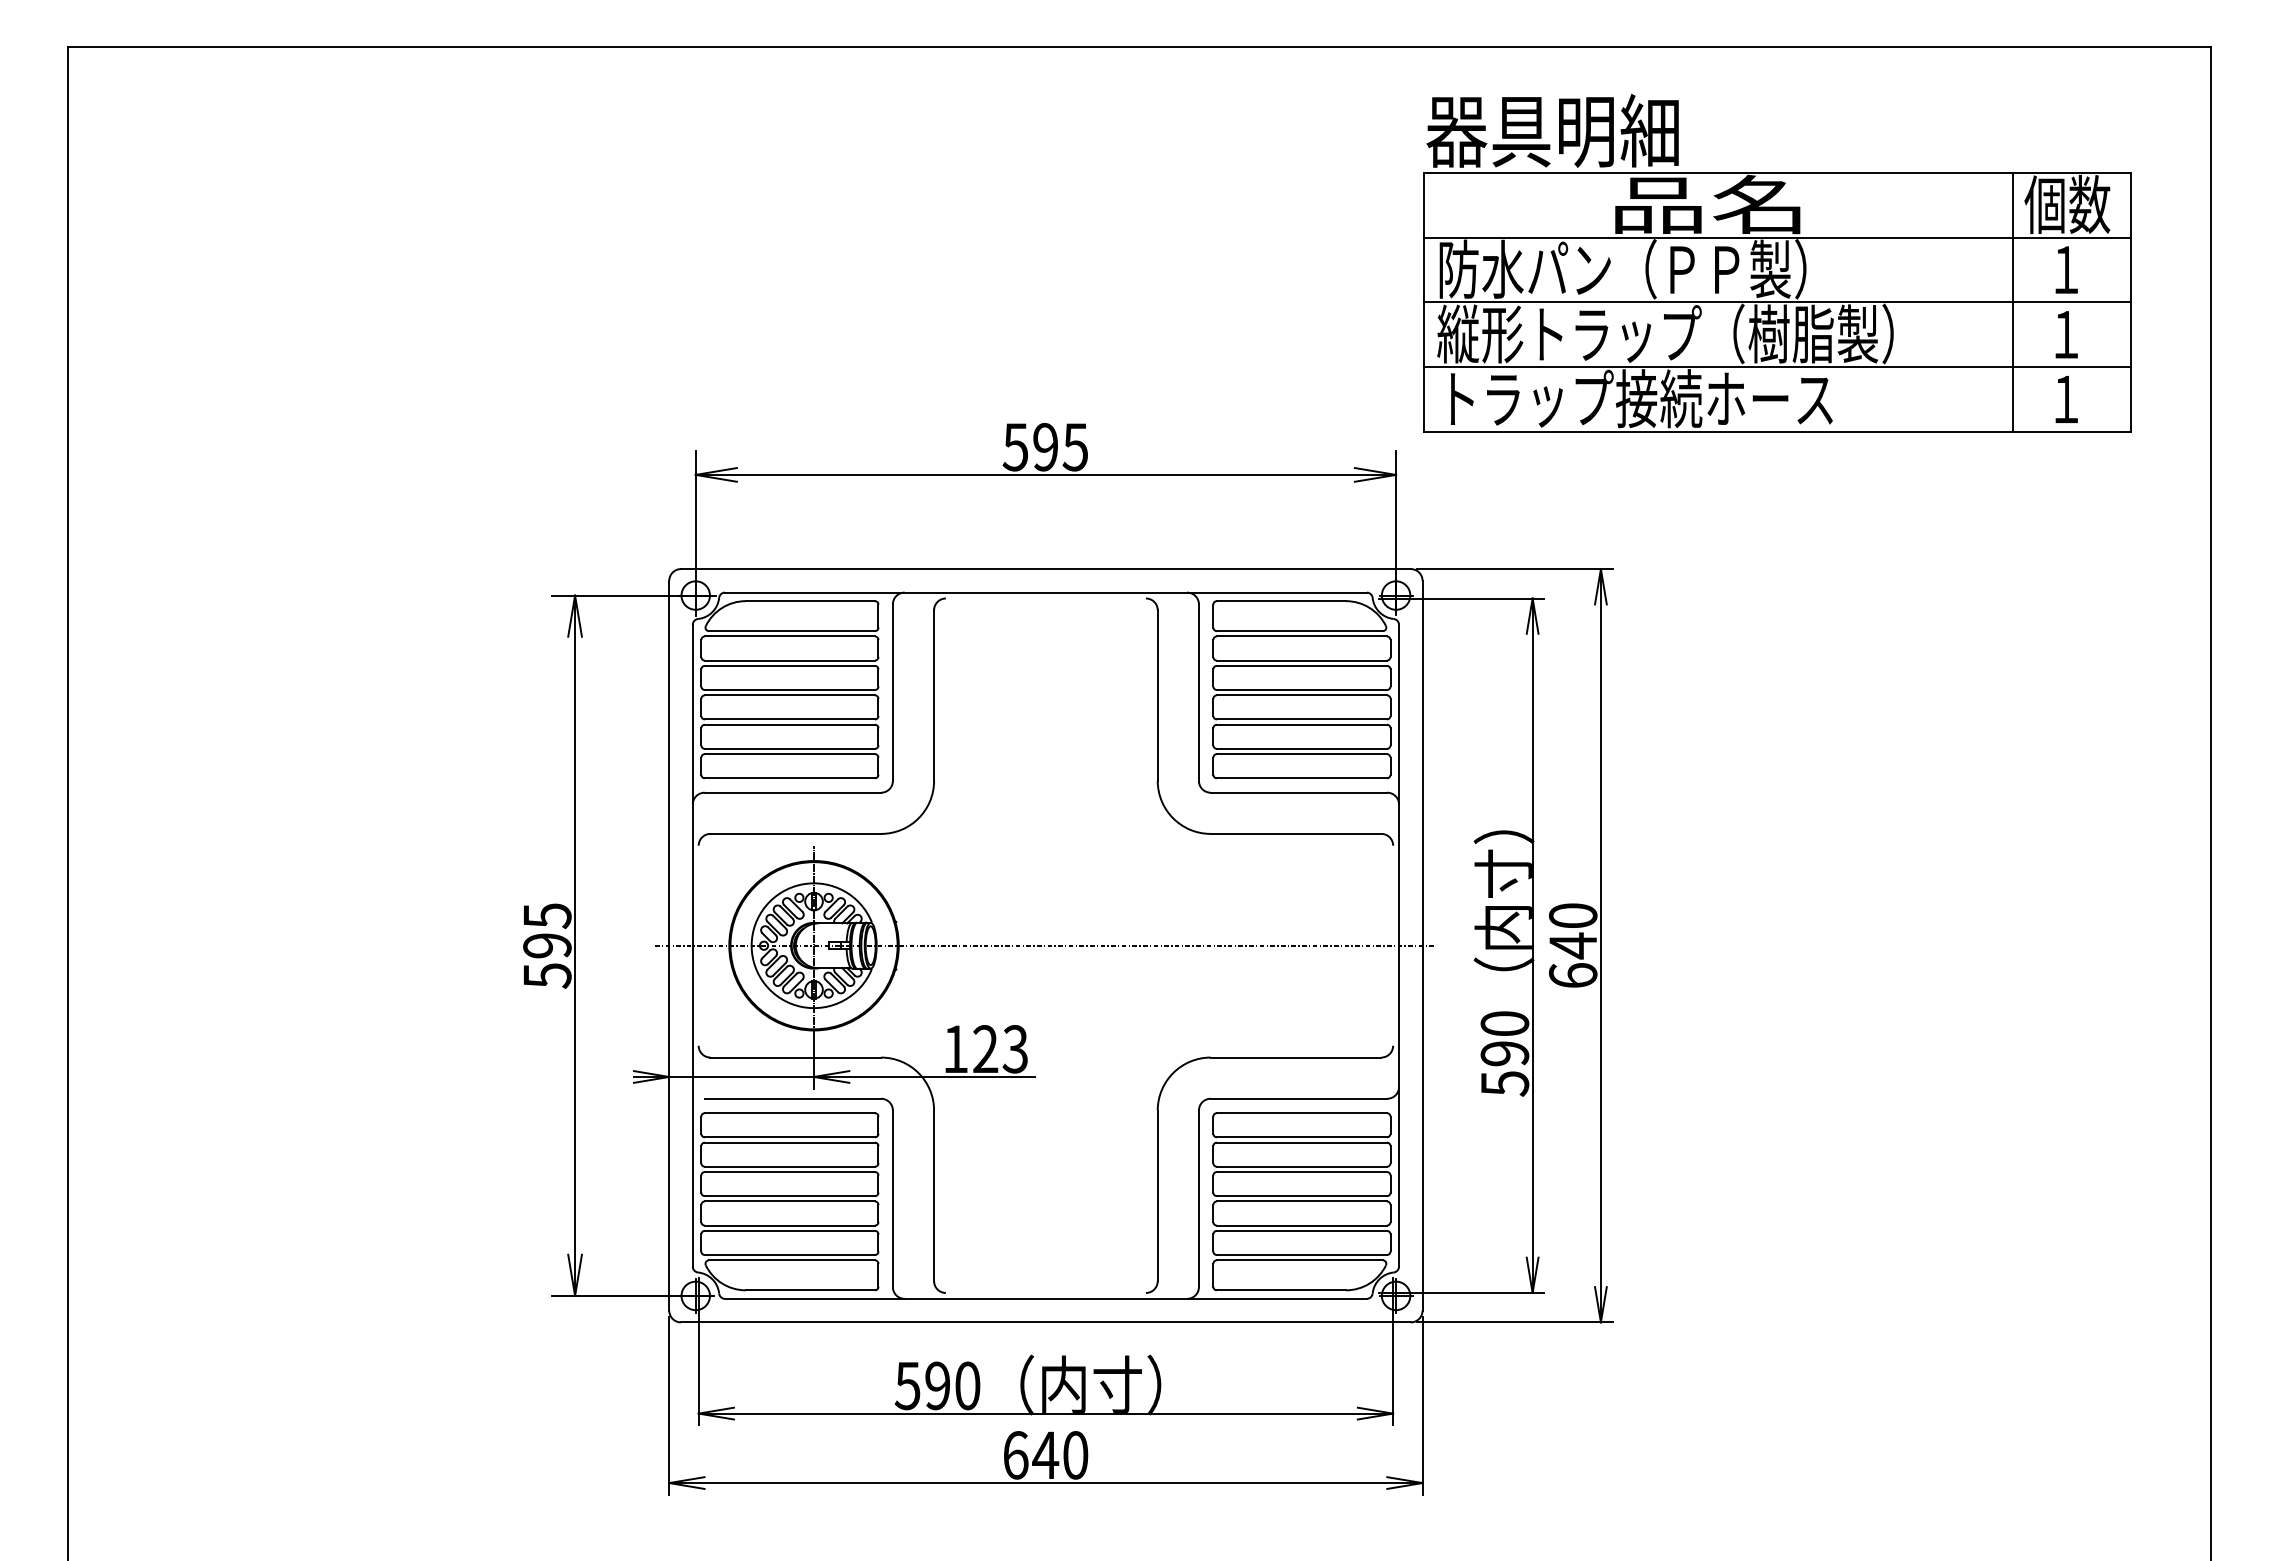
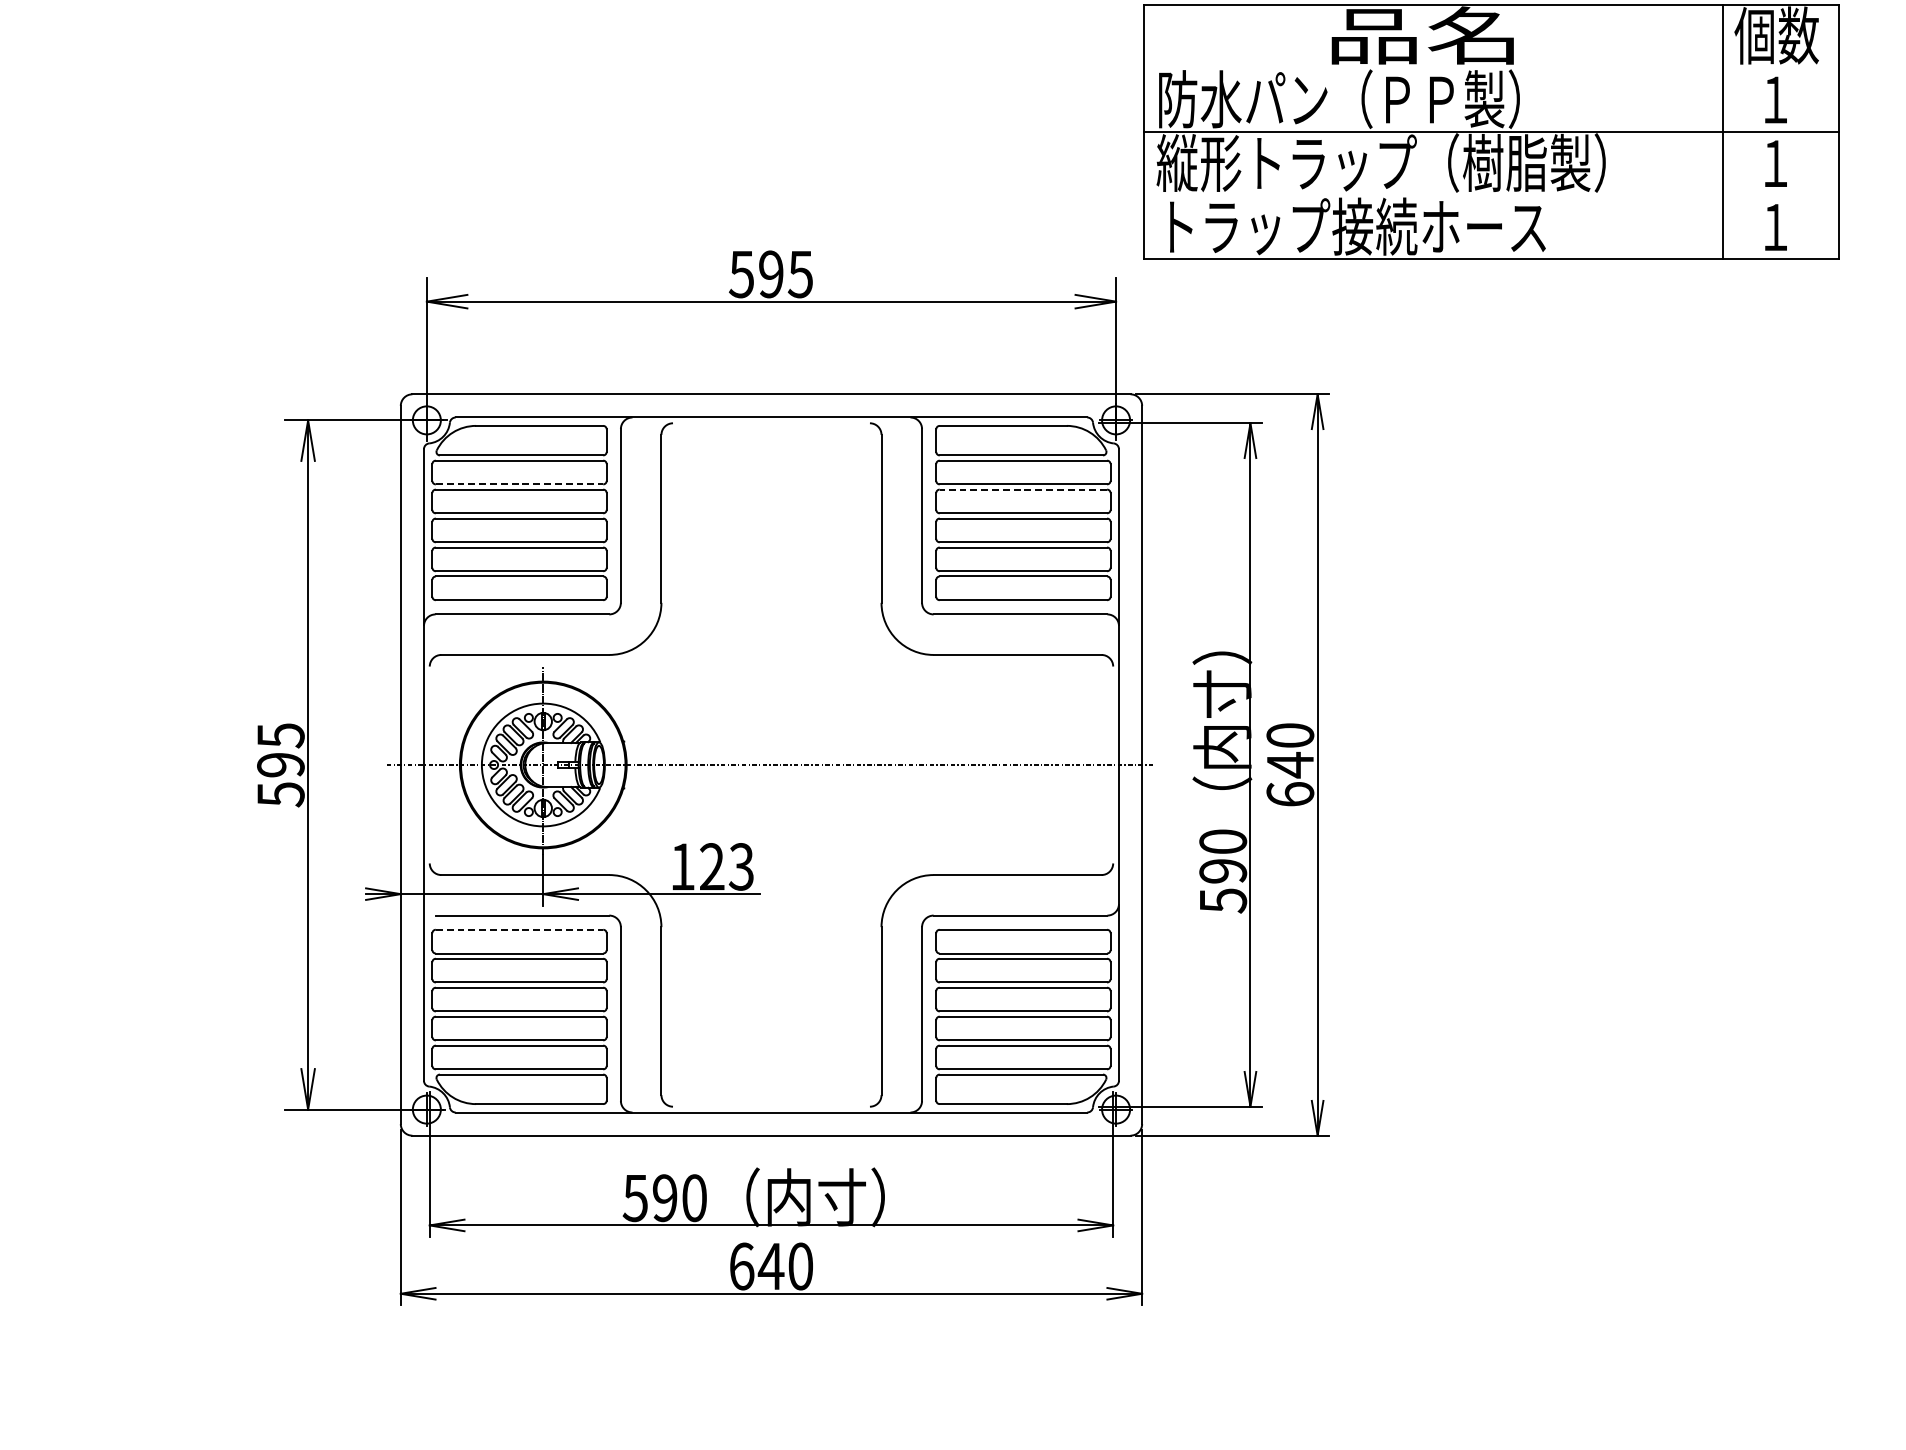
line: (1777, 237) -> (1491, 68), removed
line: (1777, 367) -> (1491, 195), removed
line: (790, 660) -> (520, 484), solid -> dashed
line: (1301, 665) -> (1022, 489), solid -> dashed
line: (790, 1113) -> (520, 930), solid -> dashed

